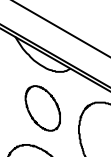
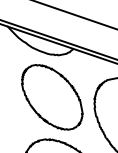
part: (42, 108) -> (51, 97), size x1.43

